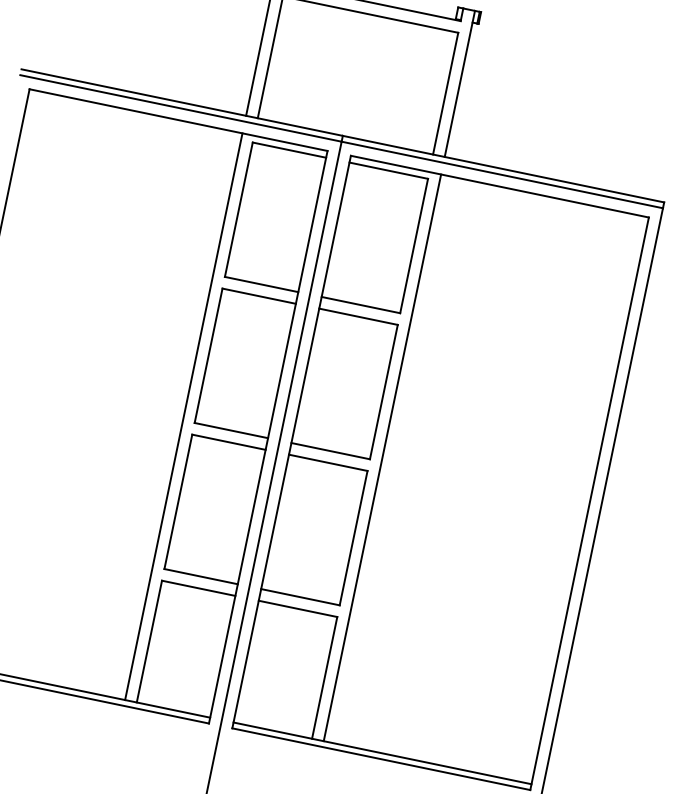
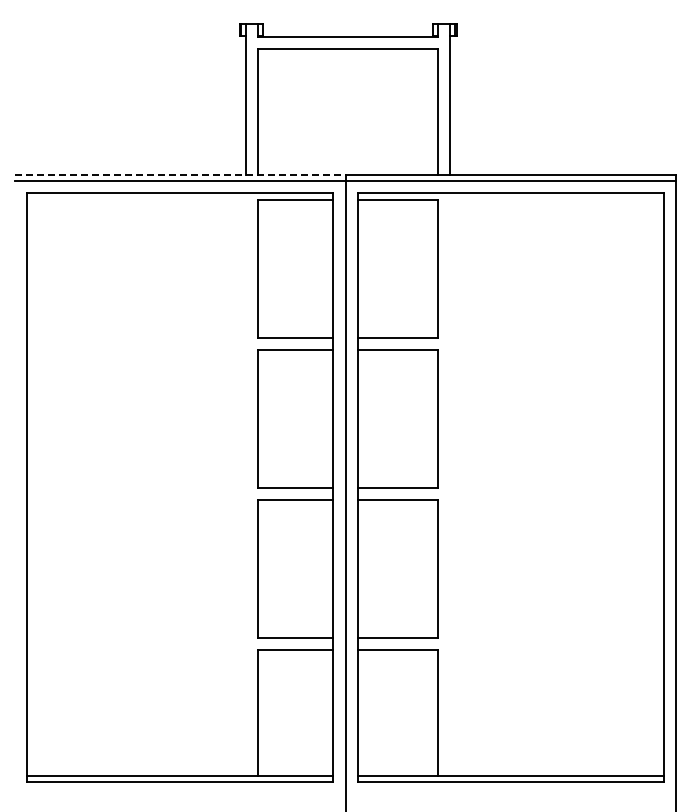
line: (182, 102) -> (180, 174), solid -> dashed
line: (183, 416) -> (245, 483), removed
line: (382, 457) -> (450, 483), removed

